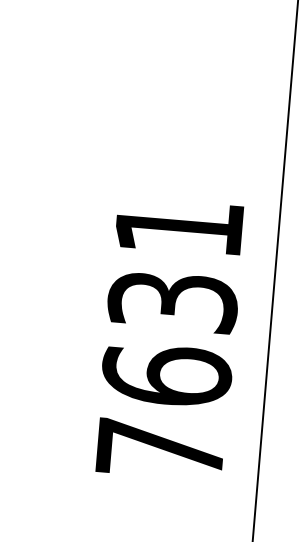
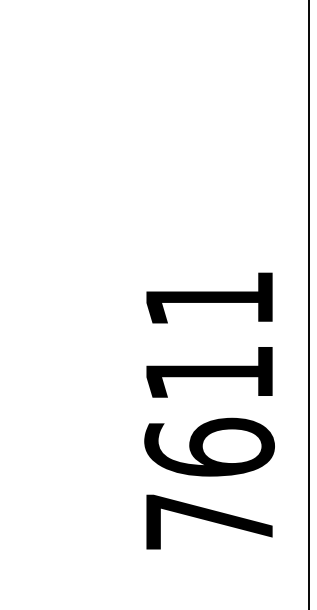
text: (172, 301) -> (209, 373), 7631 -> 7611

